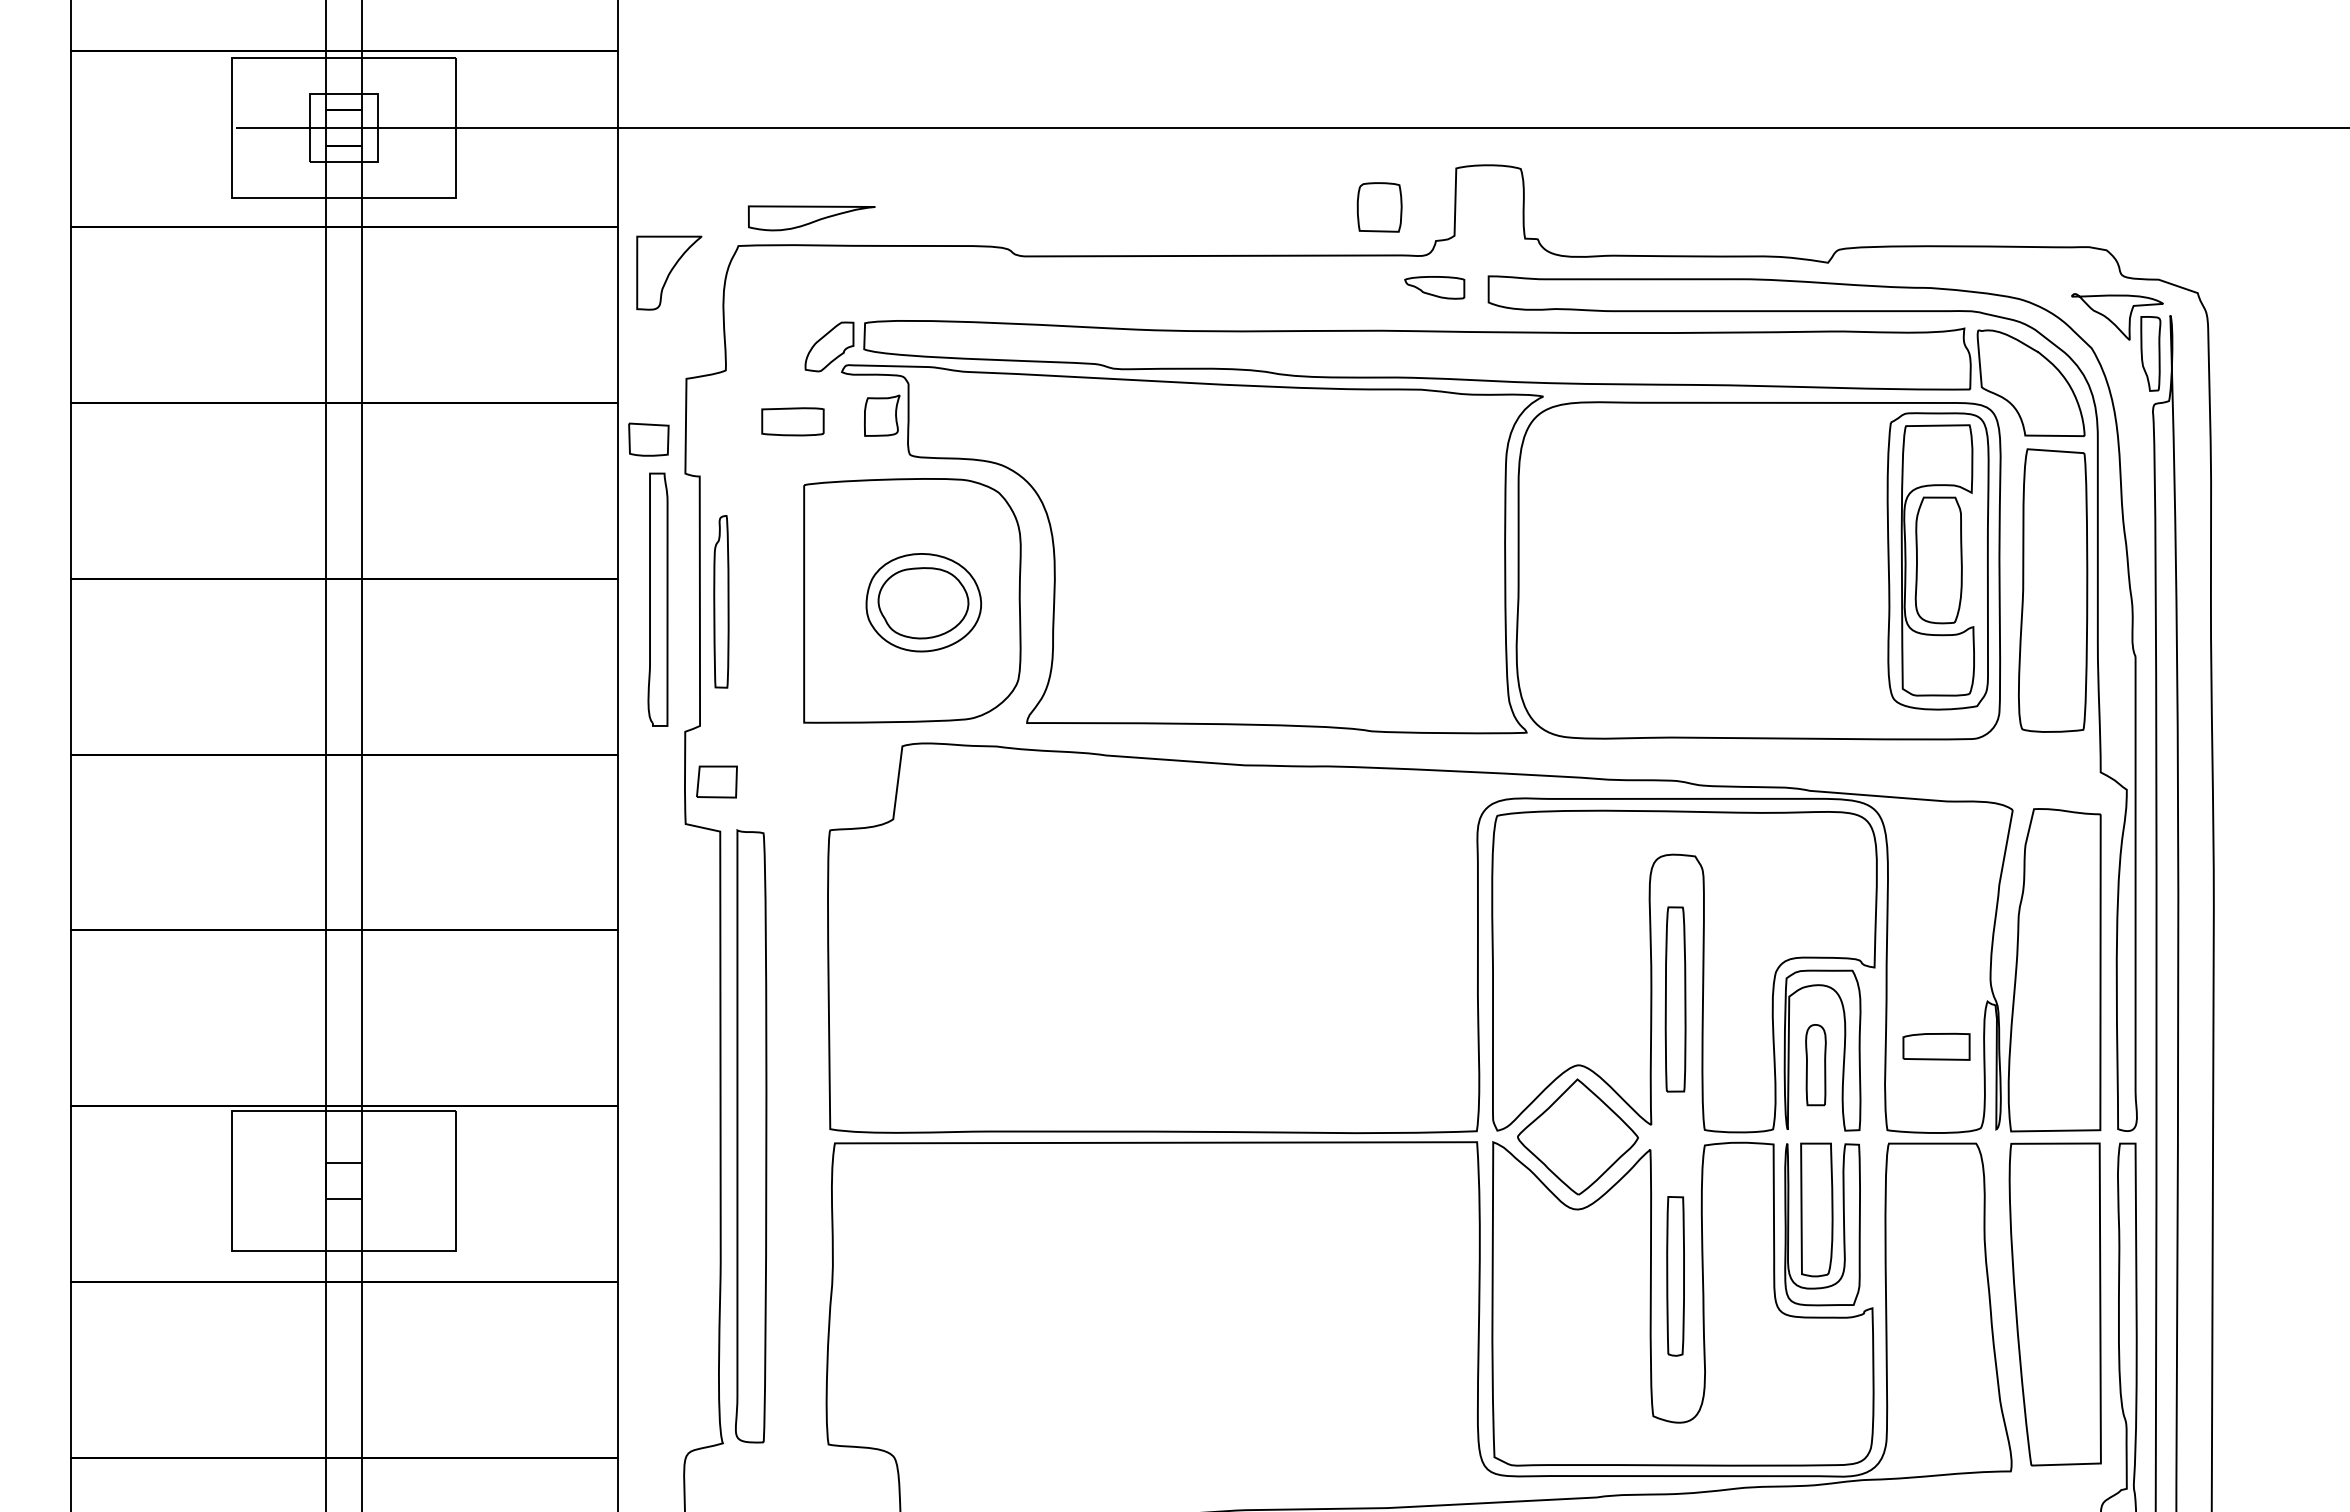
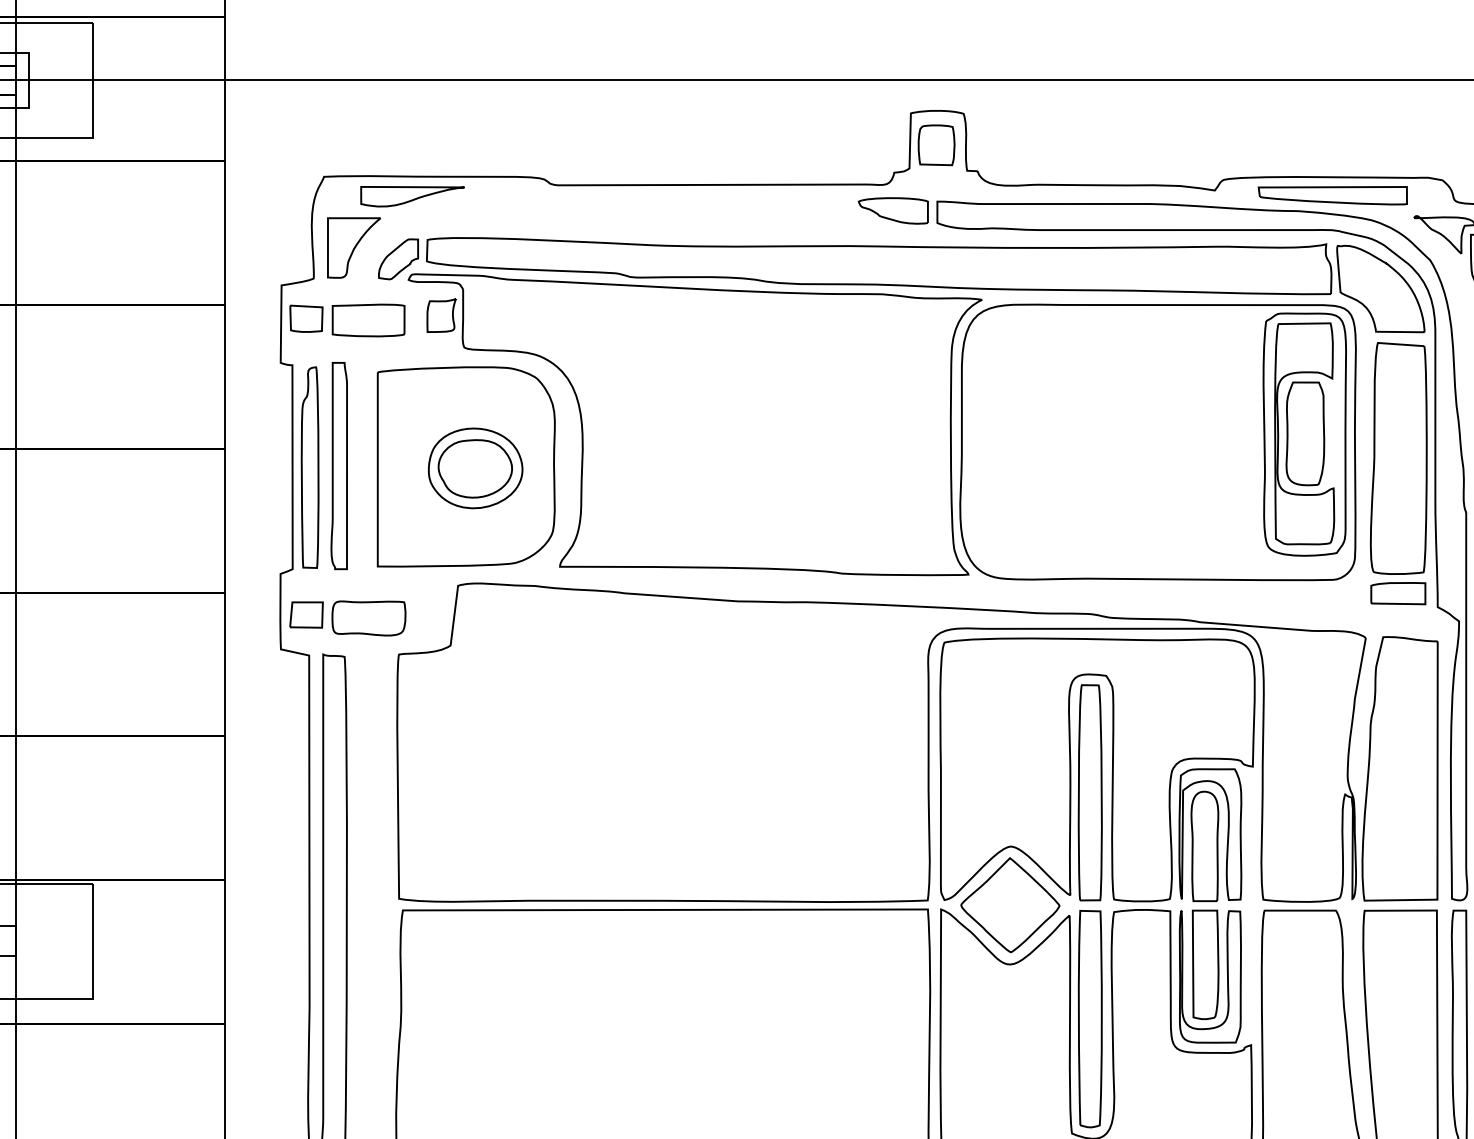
part: (1379, 207) -> (936, 145), moved
part: (811, 218) -> (412, 196), moved
part: (1971, 268) -> (1332, 195), added
part: (669, 272) -> (354, 247), moved
part: (1434, 287) -> (893, 210), size x1.43
part: (792, 421) -> (368, 320), size x1.43
part: (648, 439) -> (306, 318), moved
part: (657, 599) -> (338, 465), moved
part: (721, 601) -> (310, 467), size x1.43
part: (792, 786) -> (368, 618), added
part: (1675, 999) -> (1090, 792), size x1.43
part: (1936, 1046) -> (1398, 593), moved
part: (1815, 1064) -> (1204, 845), size x1.67
part: (1675, 1276) -> (1090, 1019), size x1.67

